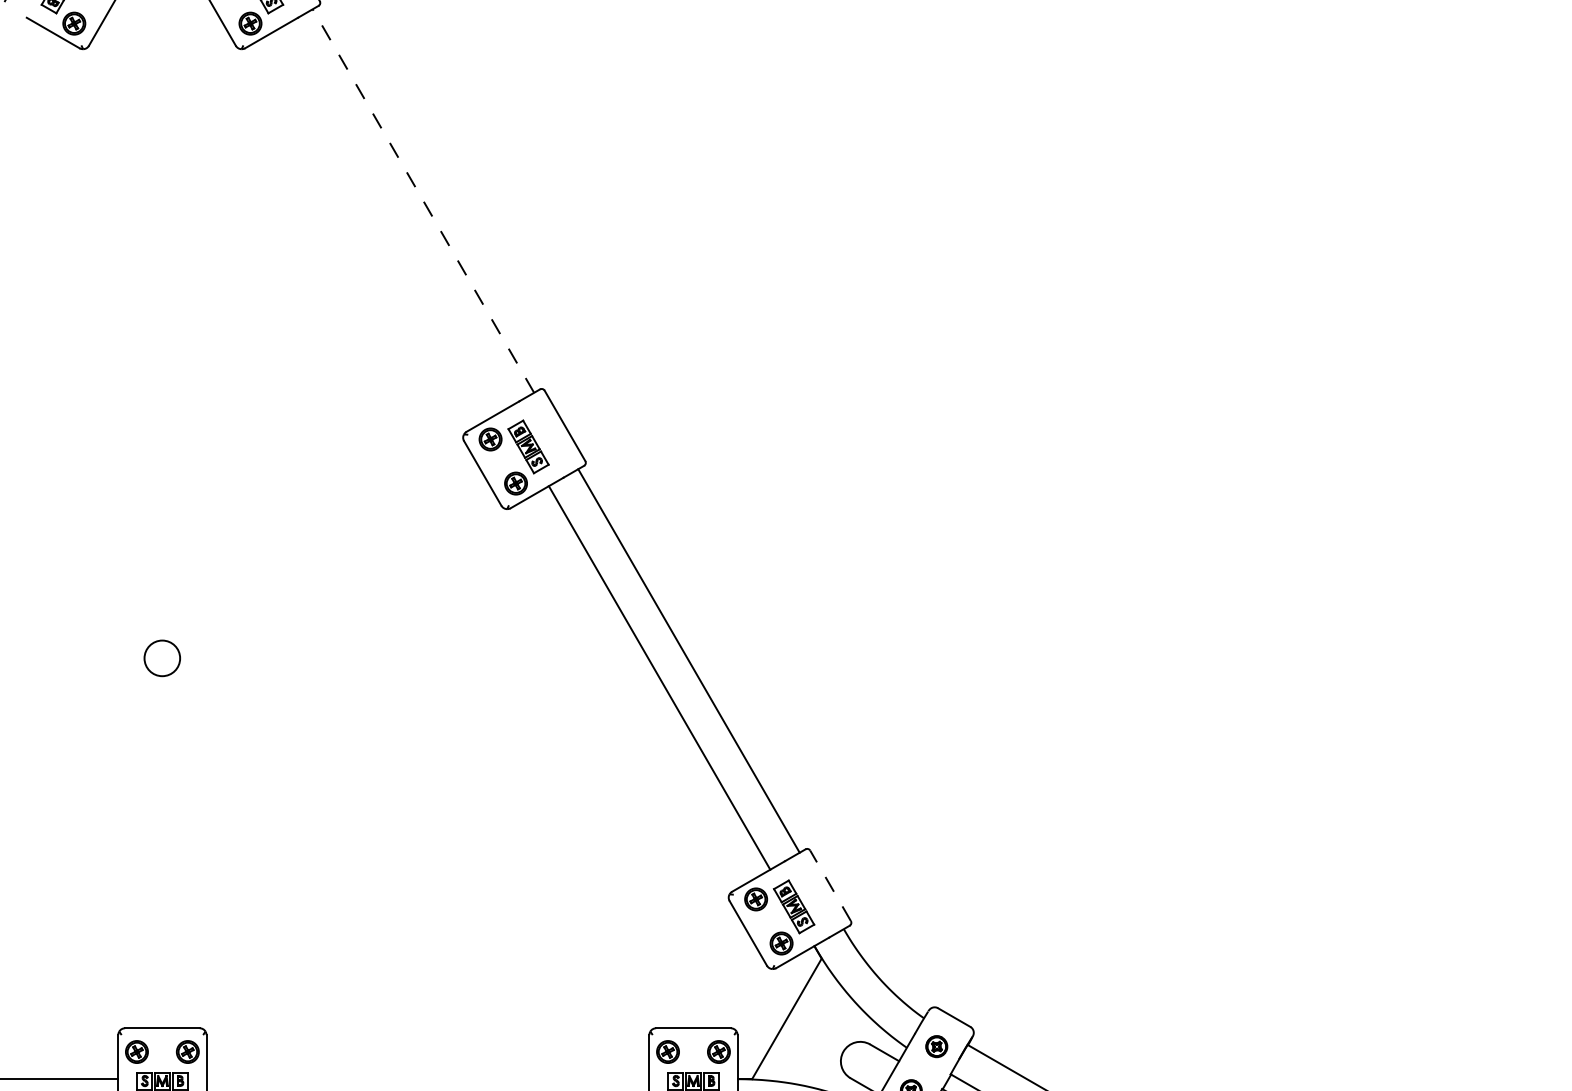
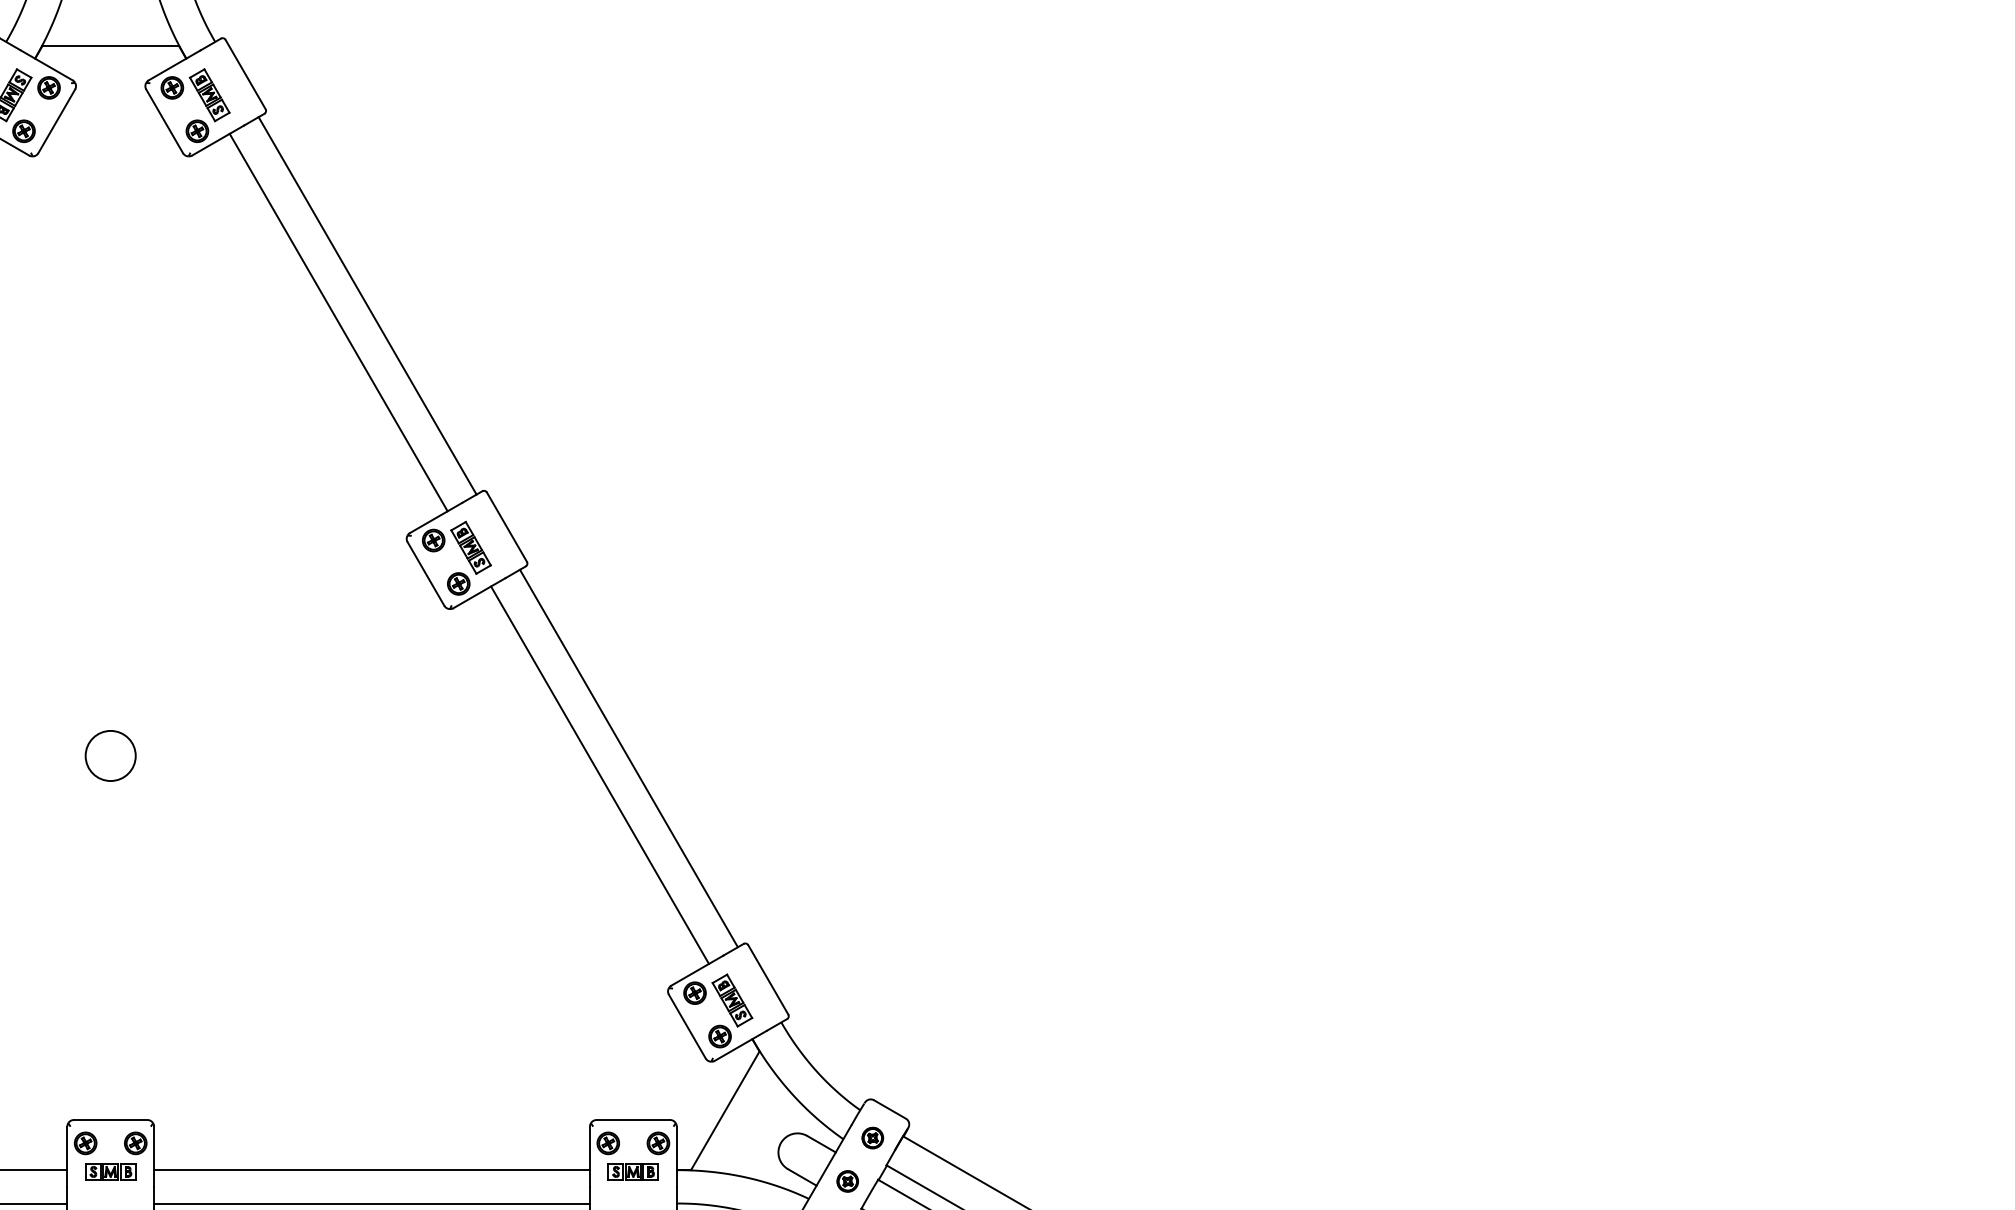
line: (423, 200) -> (367, 305), dashed -> solid
line: (393, 217) -> (338, 322), added
circle: (162, 657) -> (110, 755), size x1.43
line: (830, 885) -> (768, 979), dashed -> solid
line: (427, 1079) -> (371, 1170), added

